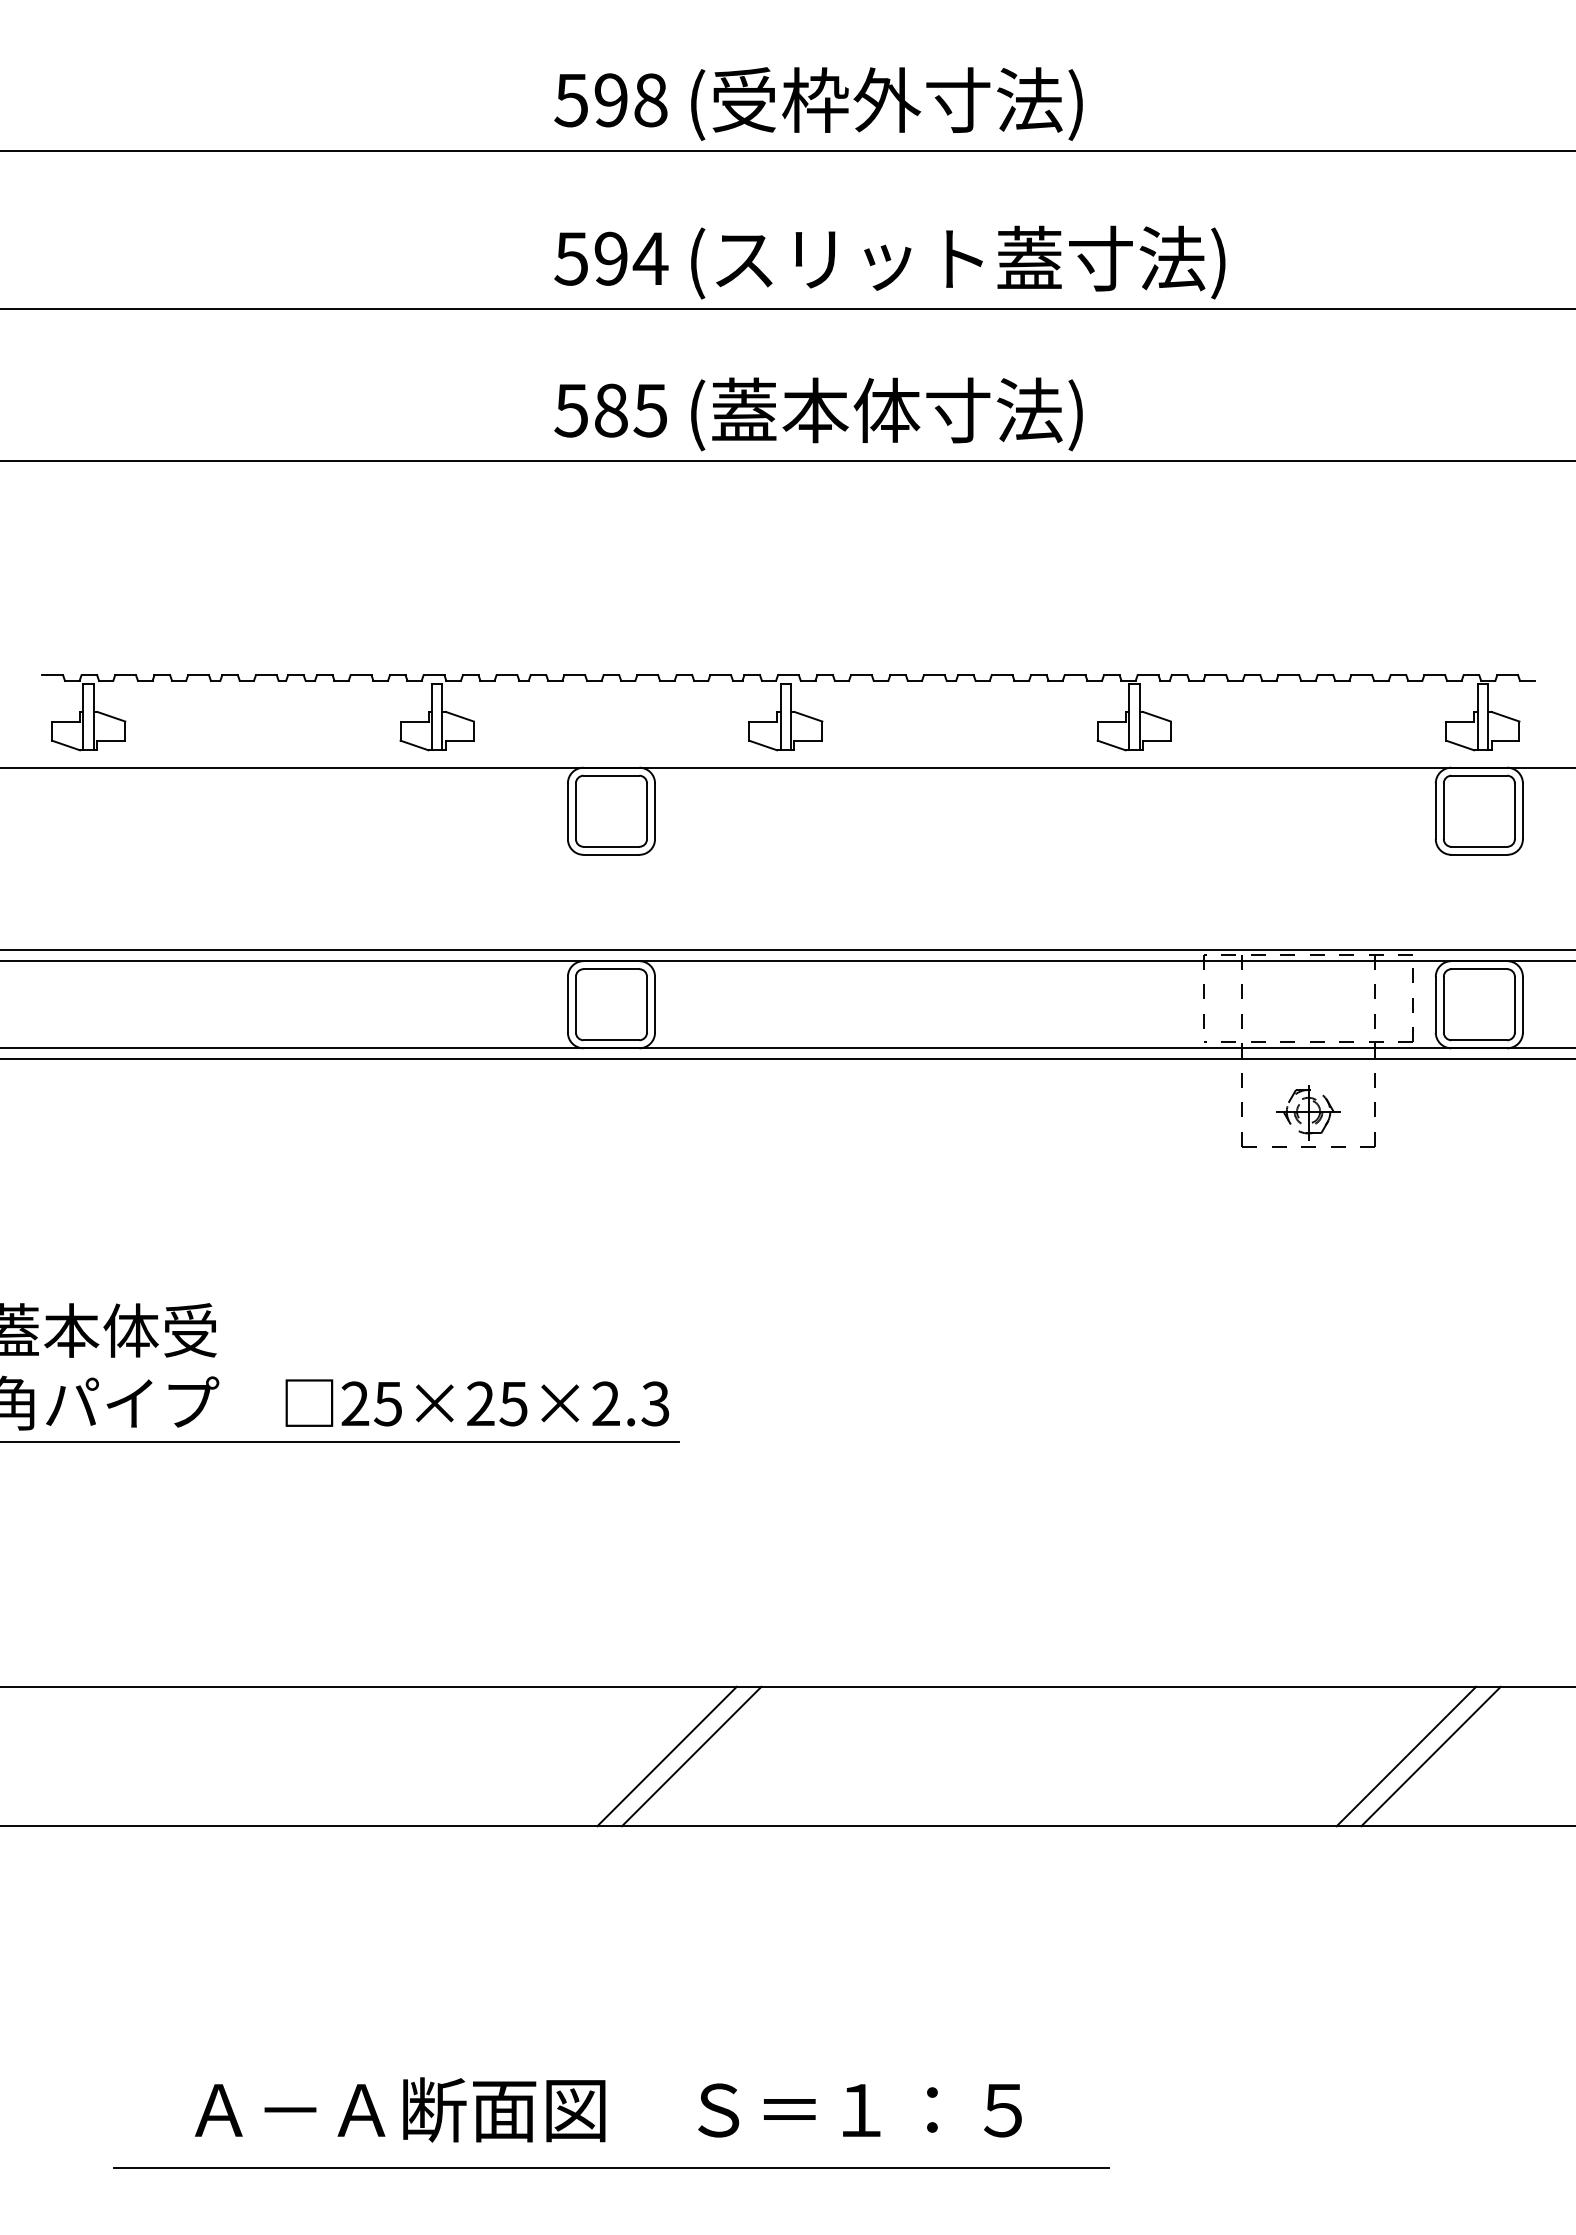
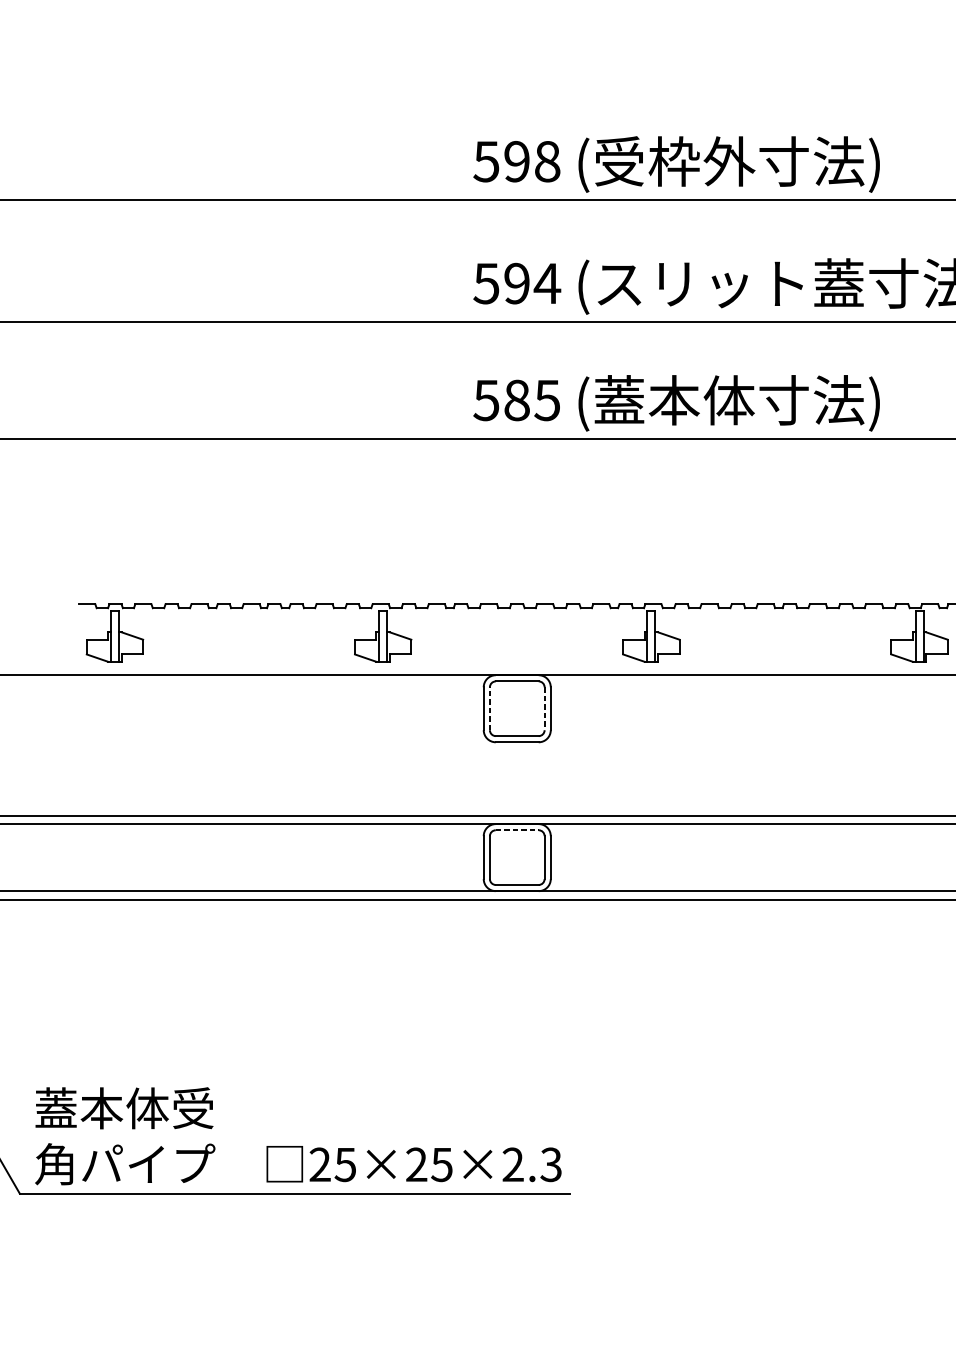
line: (575, 811) -> (489, 708), solid -> dashed
line: (647, 811) -> (544, 708), solid -> dashed
line: (611, 969) -> (517, 830), solid -> dashed

